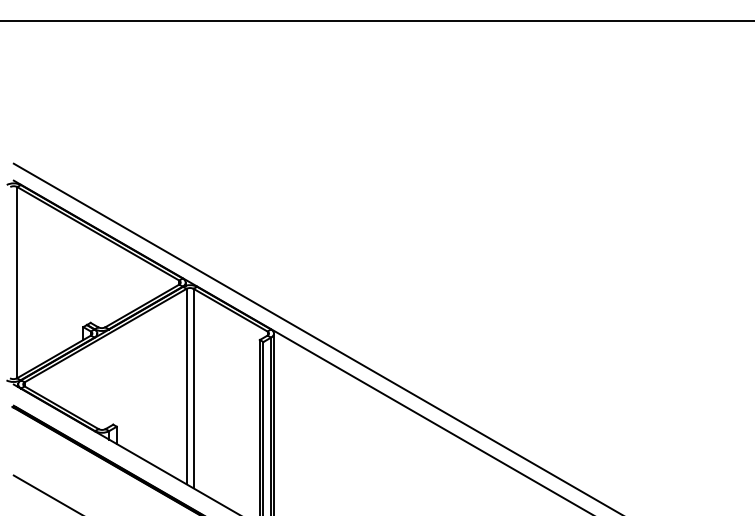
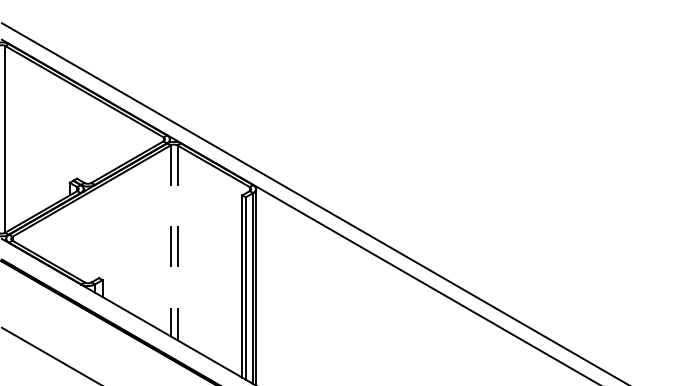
line: (186, 386) -> (170, 240), solid -> dashed
line: (193, 388) -> (177, 242), solid -> dashed

